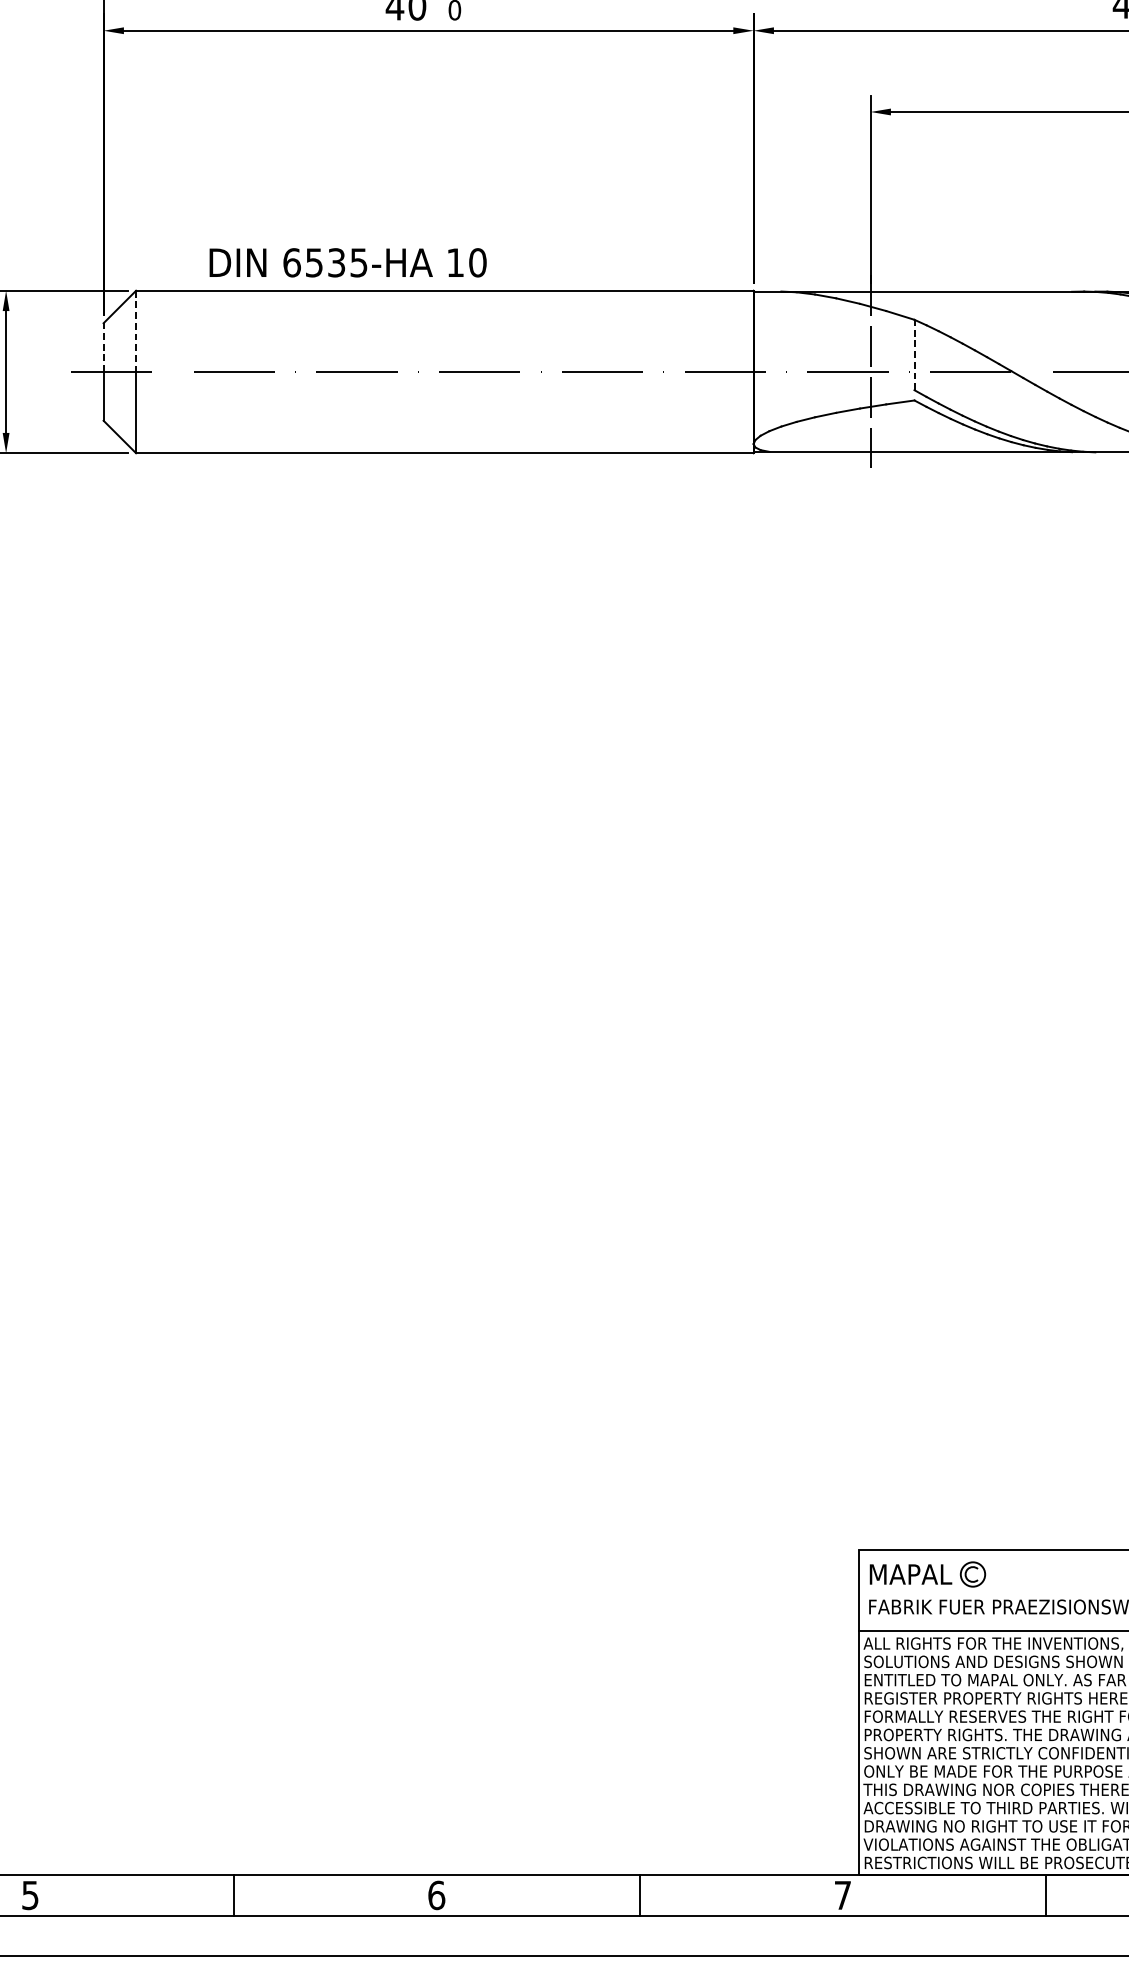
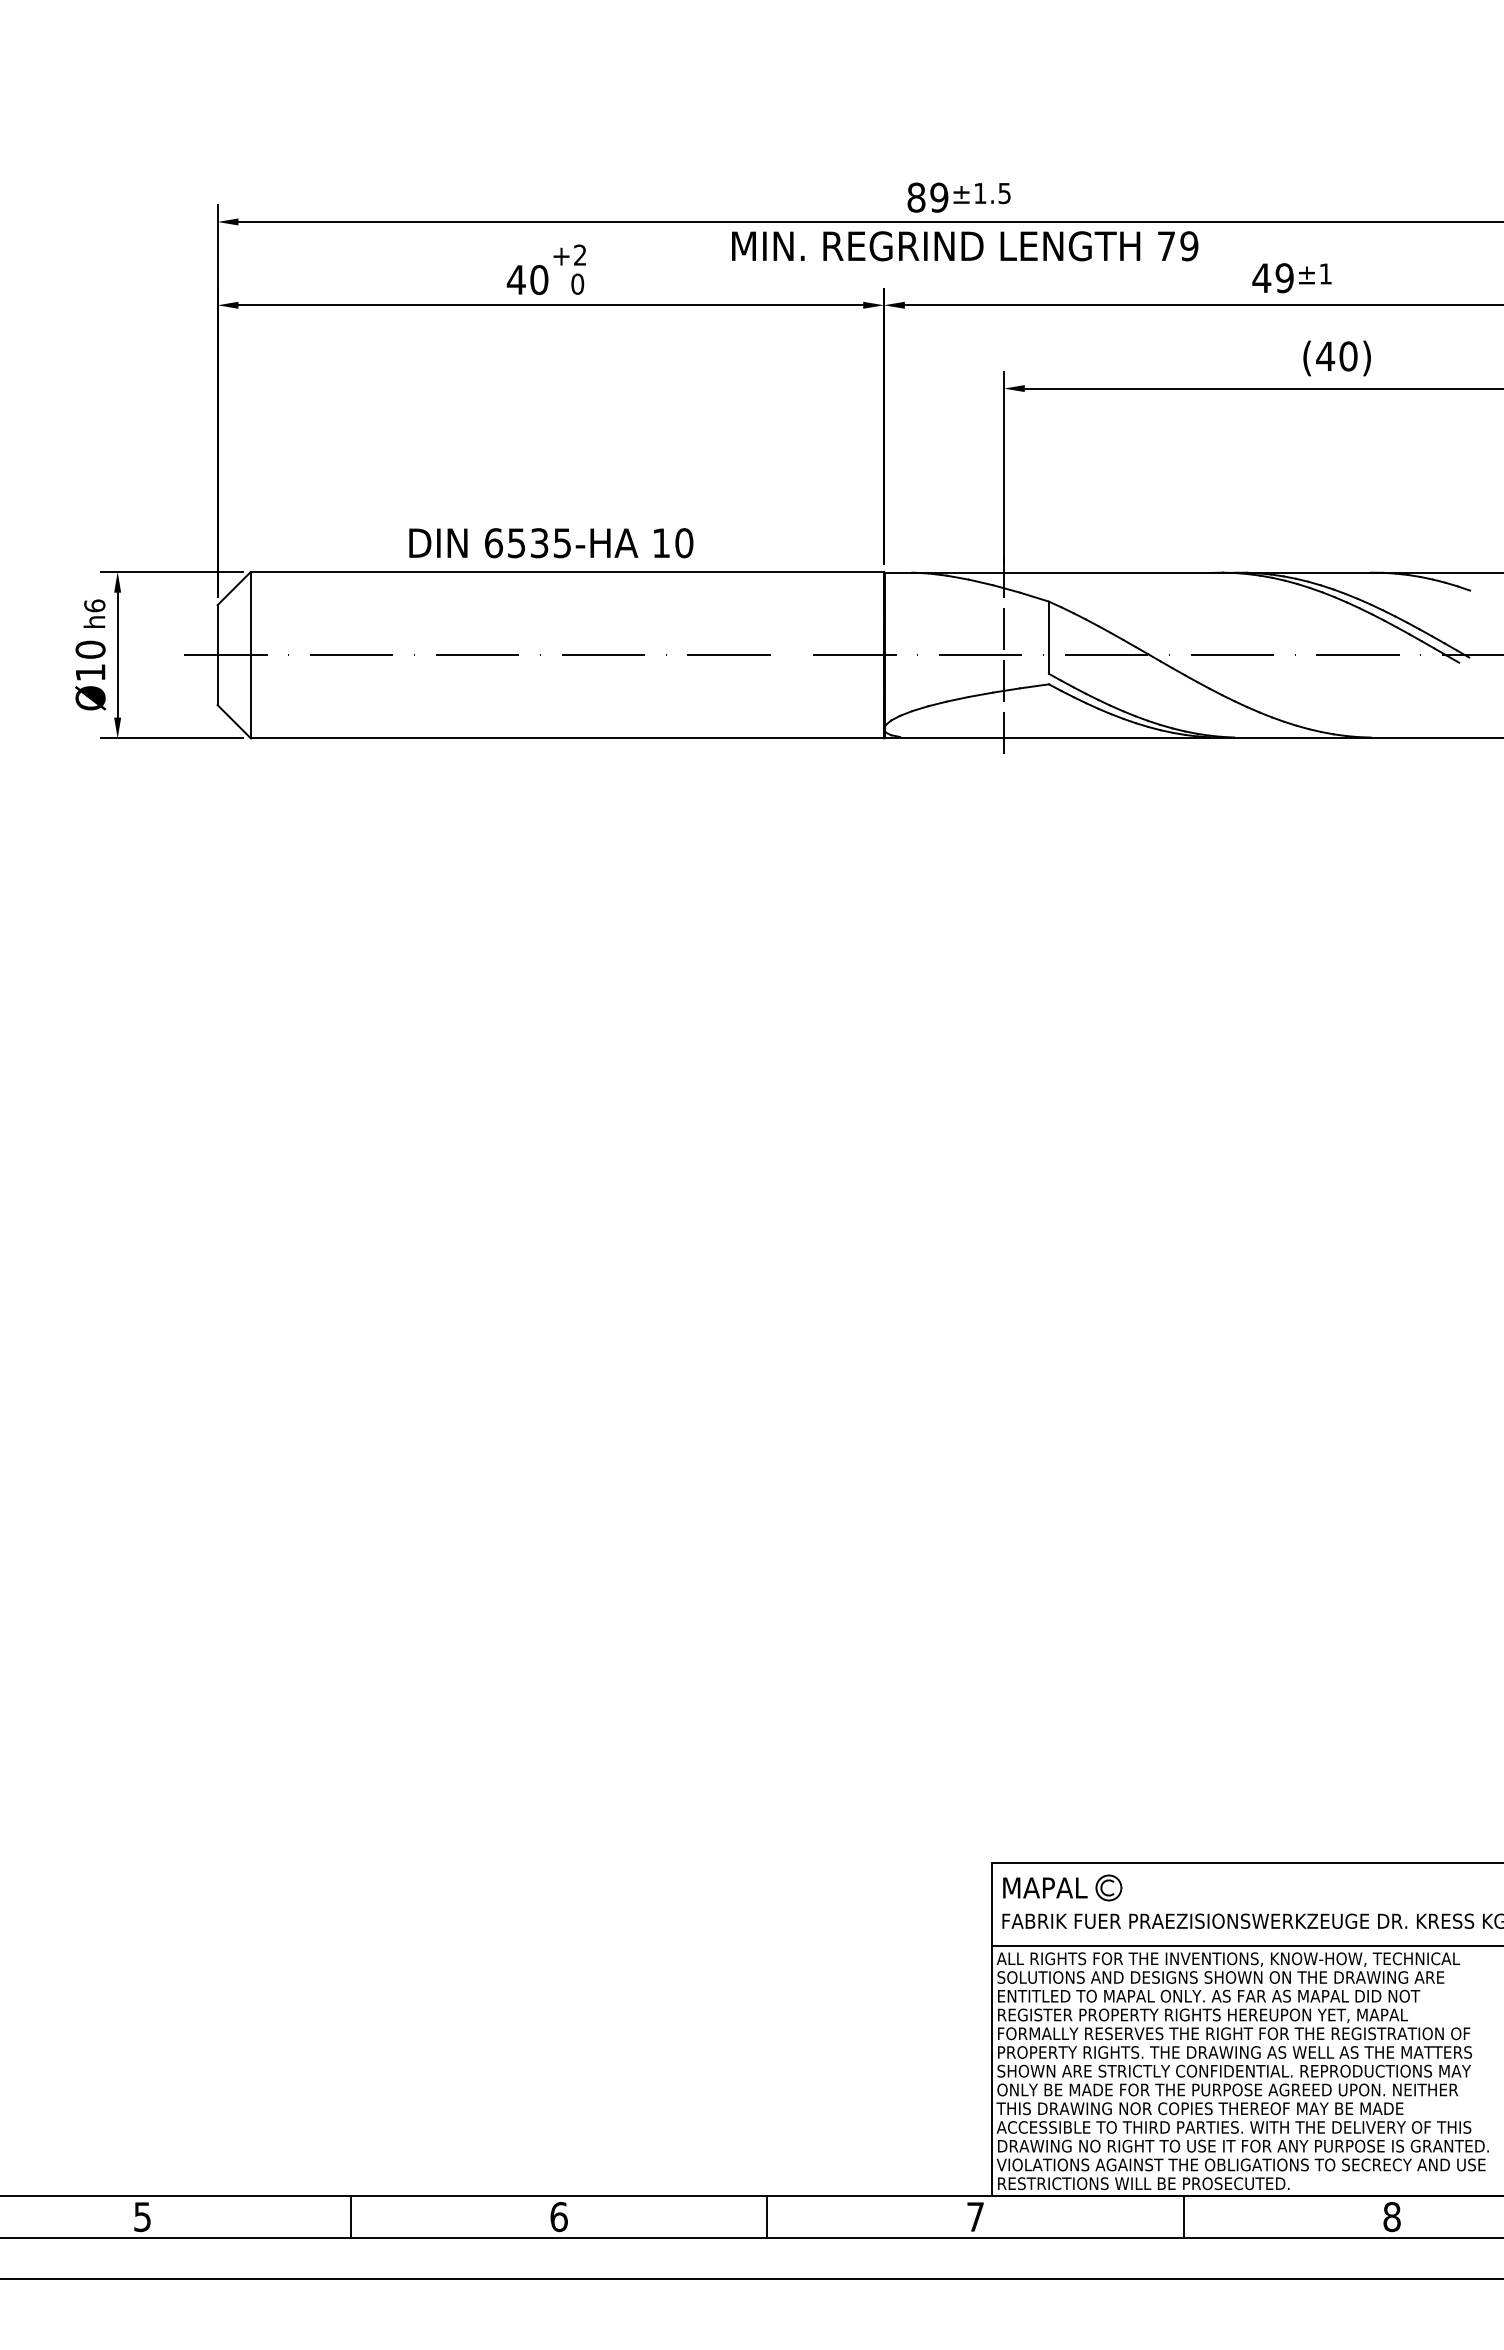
text: (348, 263) -> (551, 543), moved
line: (135, 331) -> (250, 613), dashed -> solid
line: (103, 347) -> (217, 630), dashed -> solid
line: (914, 354) -> (1048, 637), dashed -> solid

